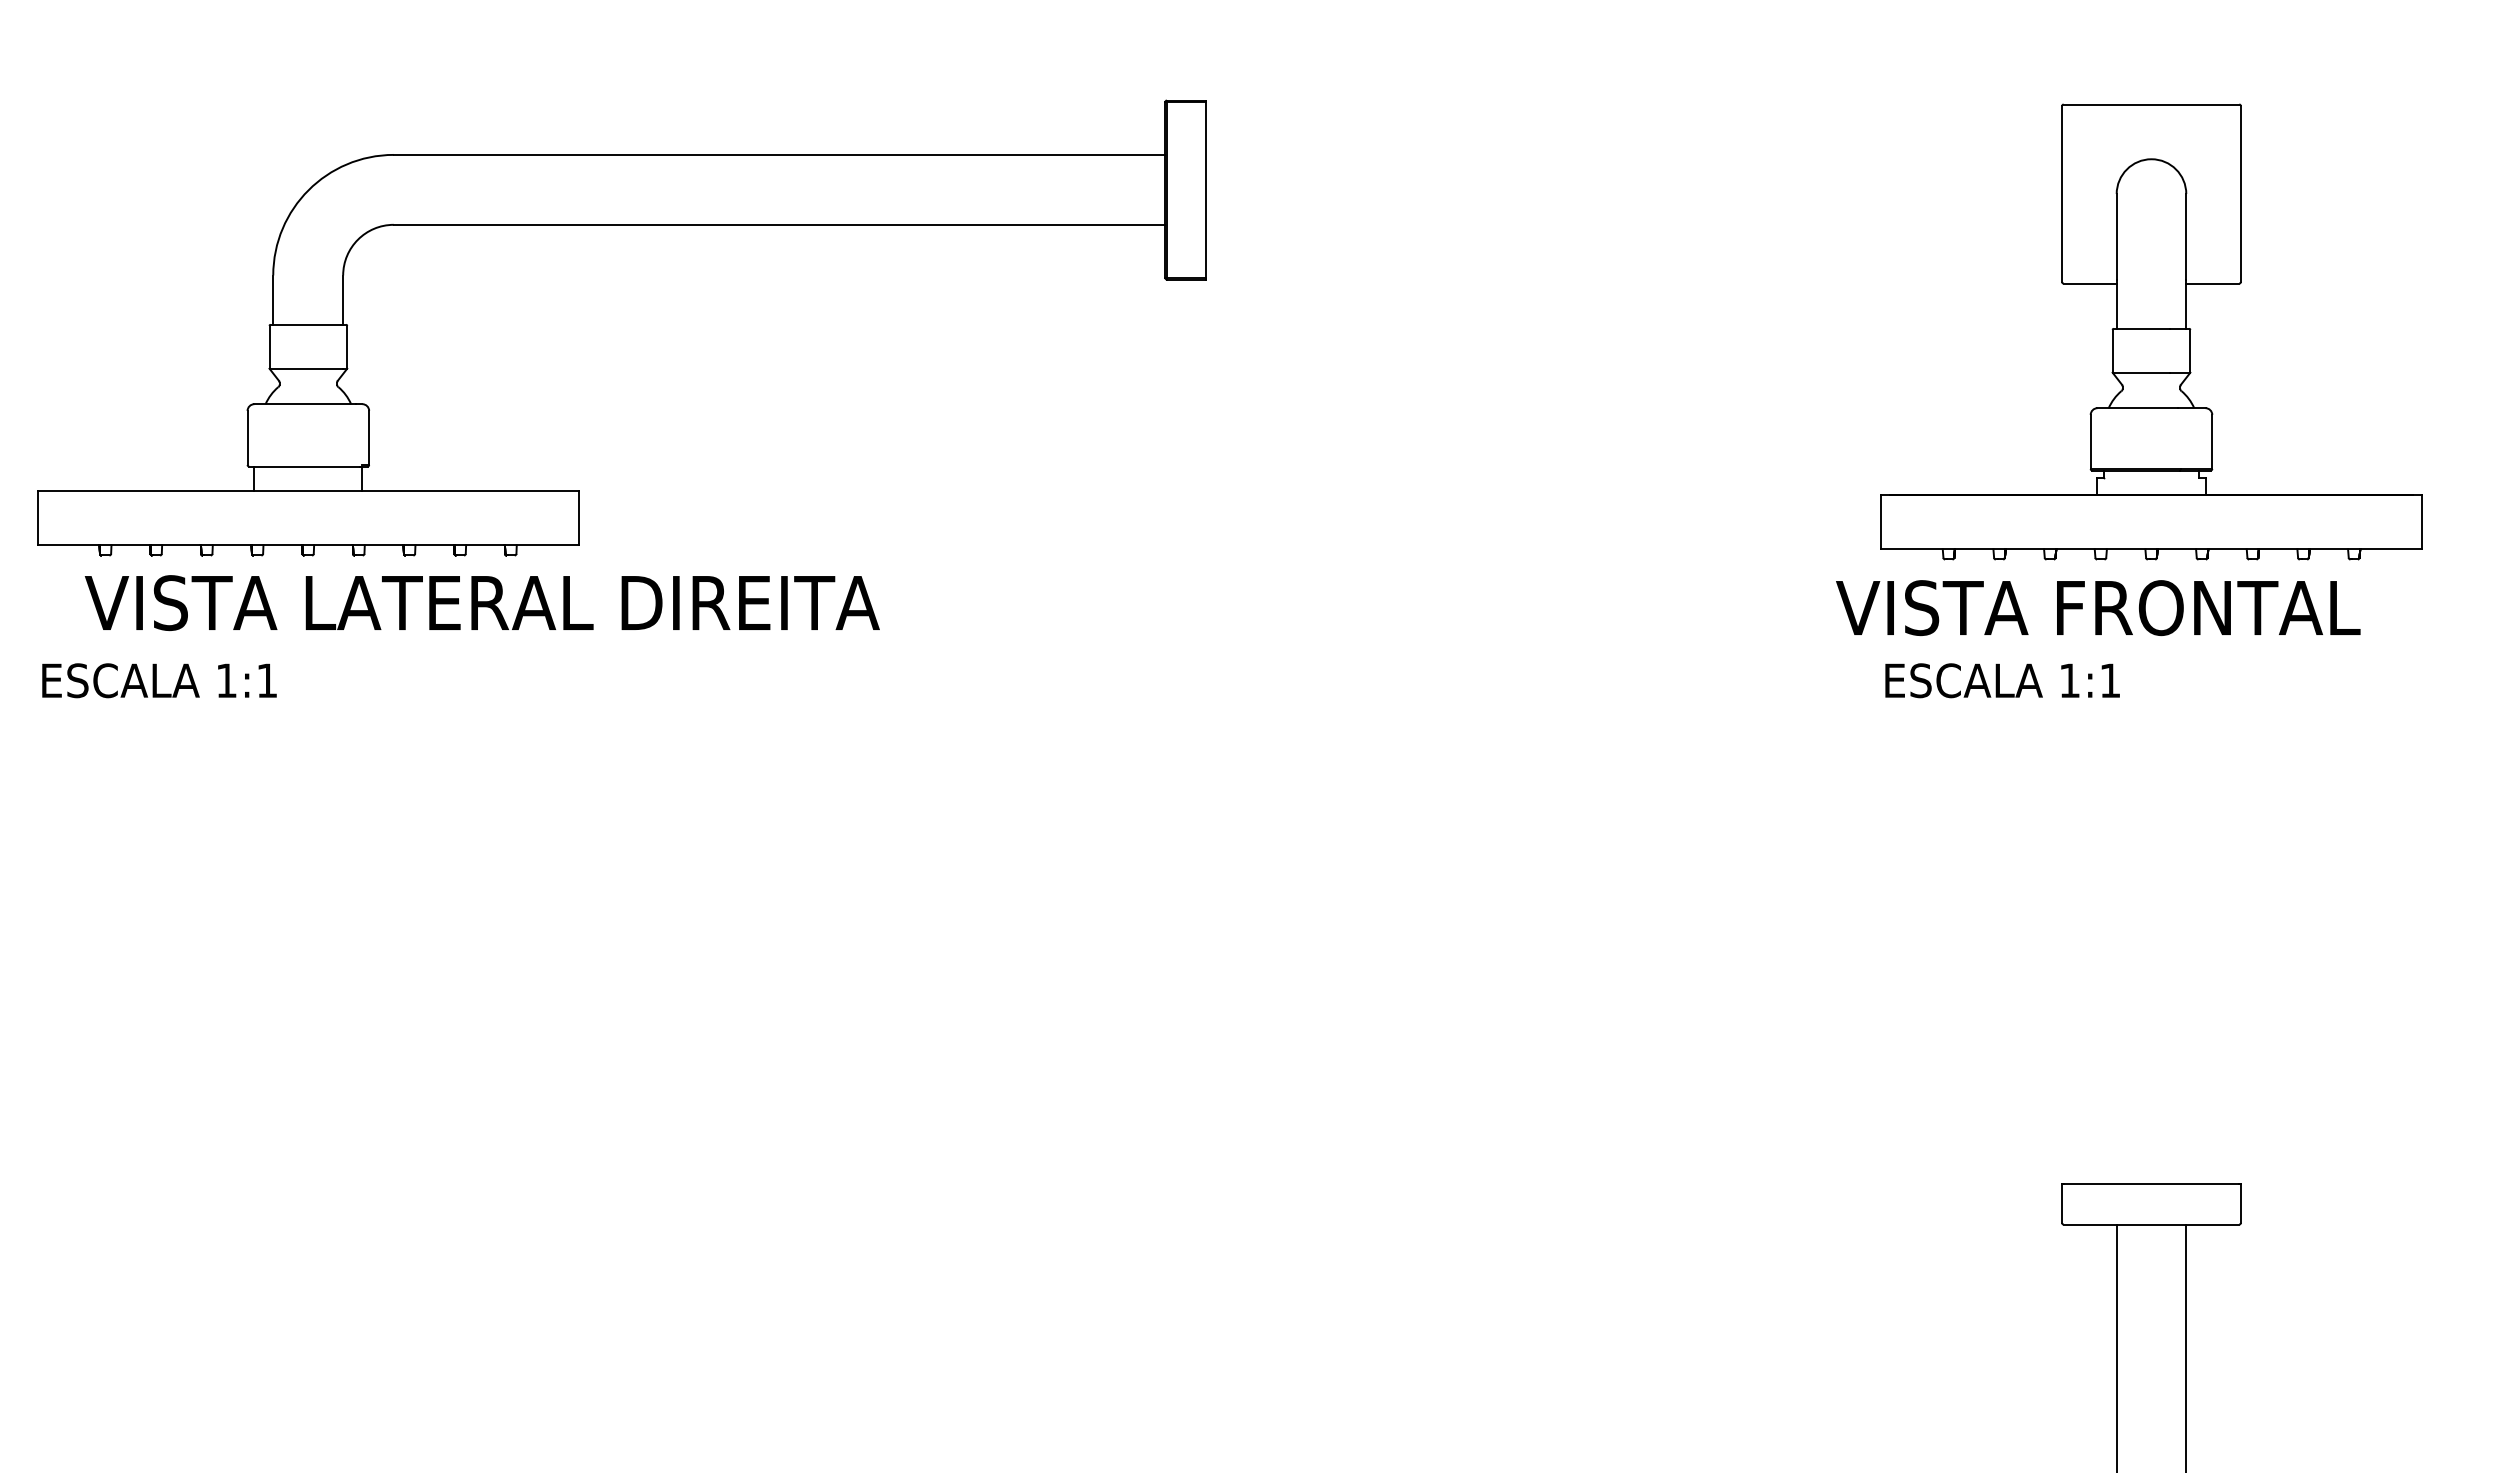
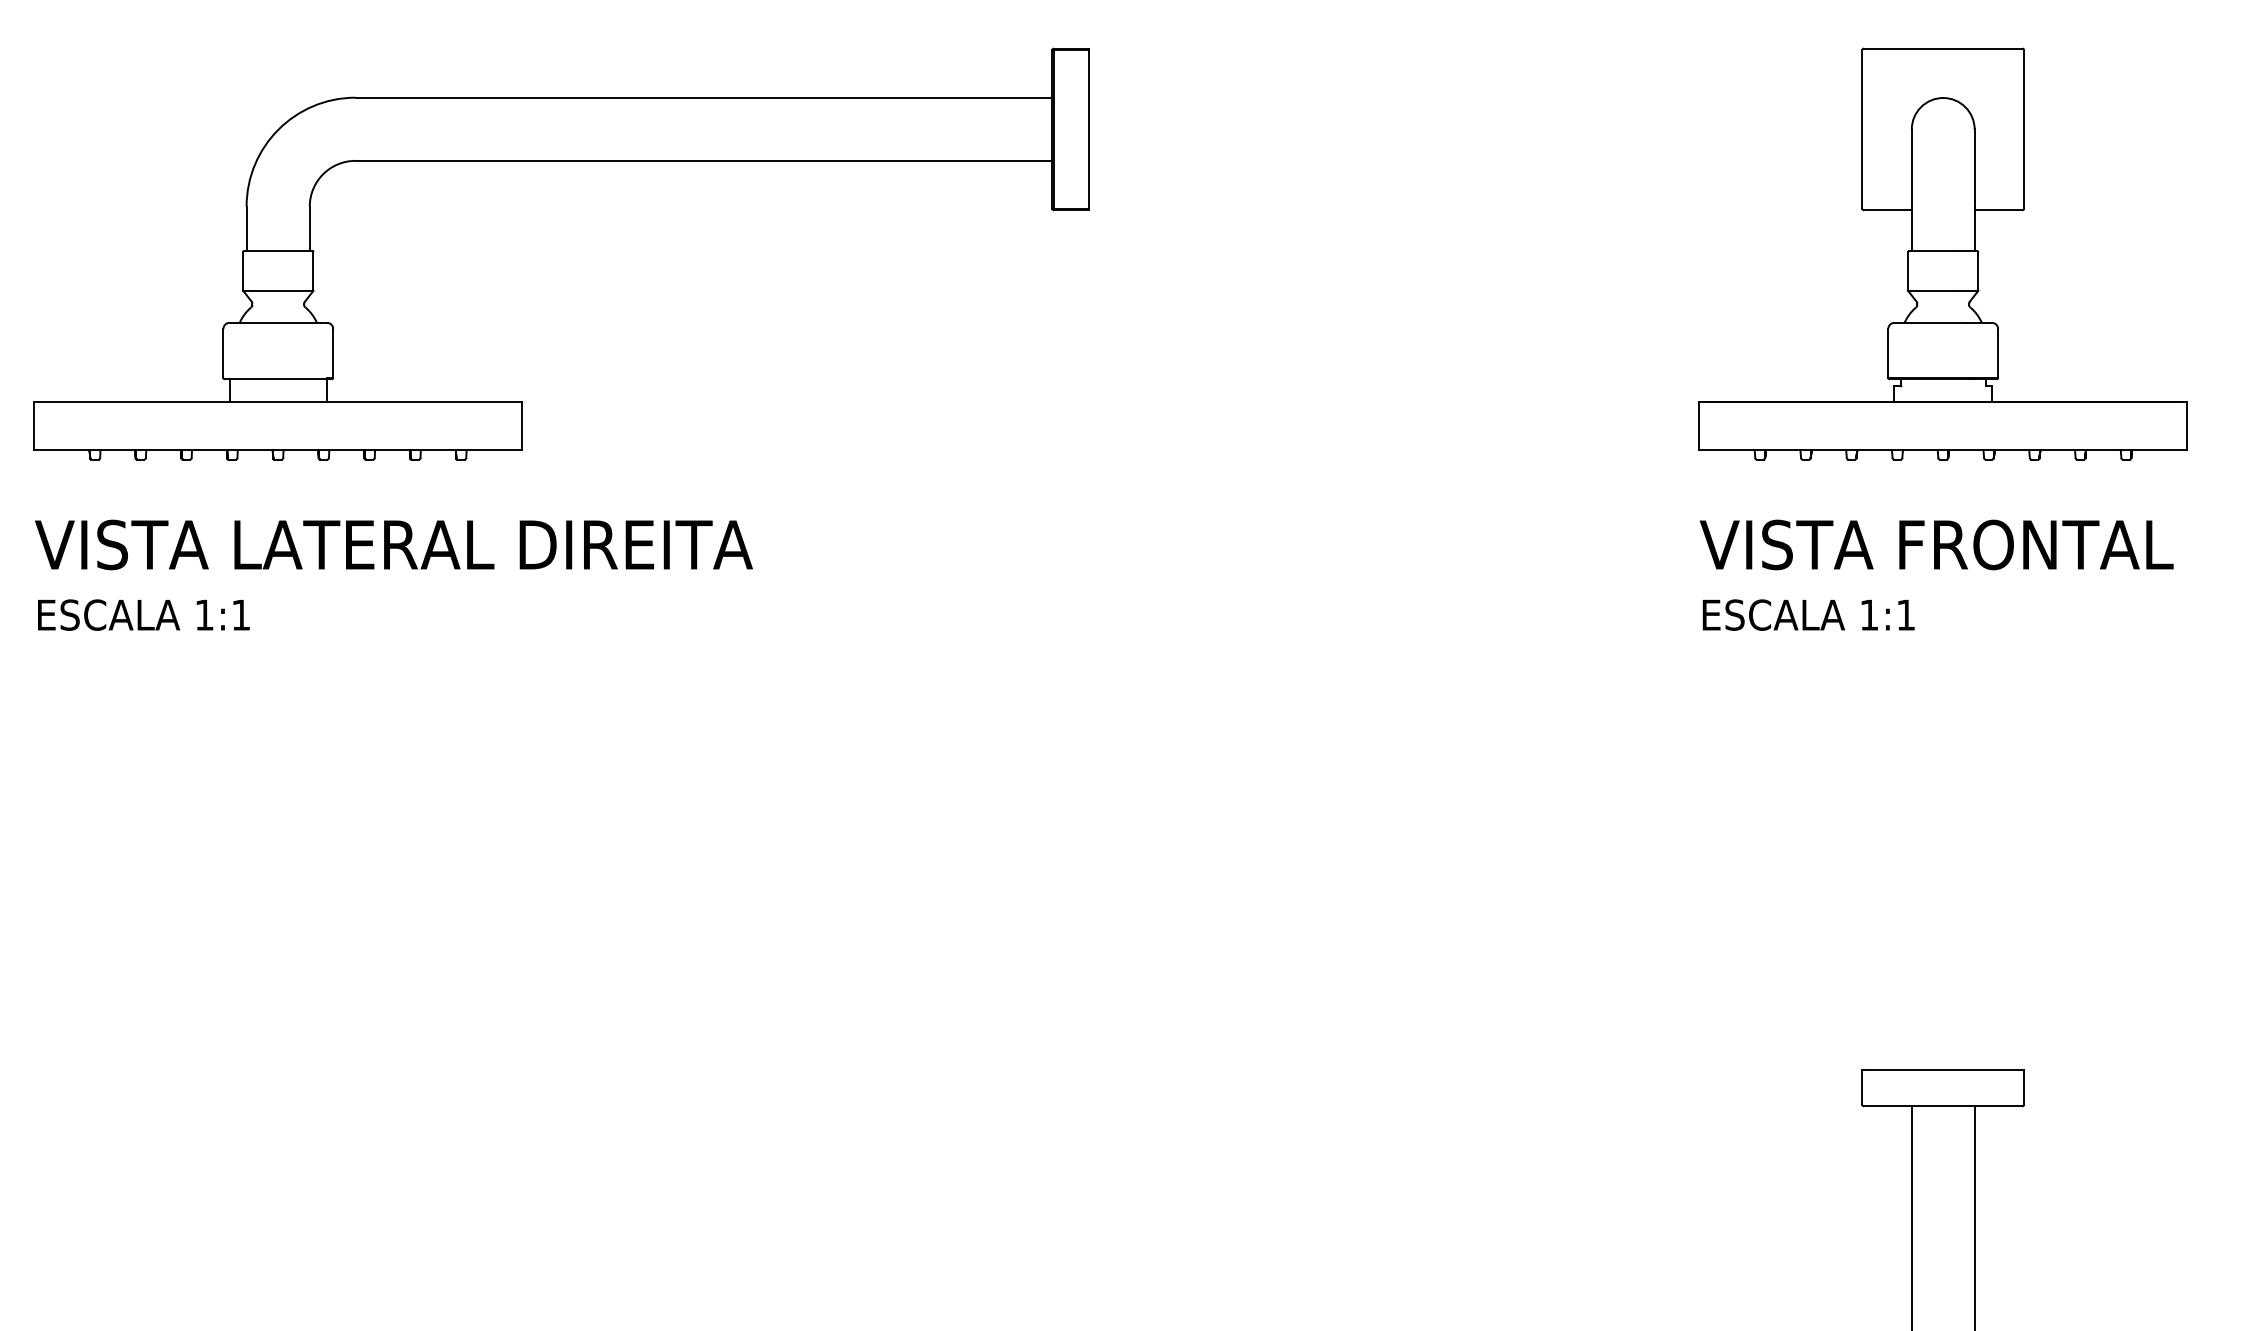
part: (621, 225) -> (561, 161), moved
part: (2151, 331) -> (1943, 253), moved
text: (481, 603) -> (393, 545), moved
text: (2098, 608) -> (1936, 545), moved

